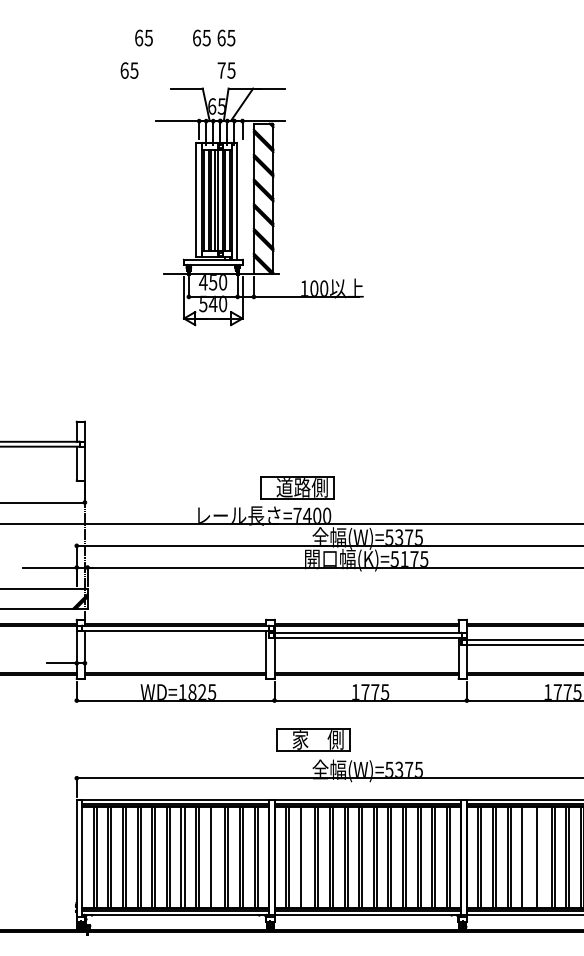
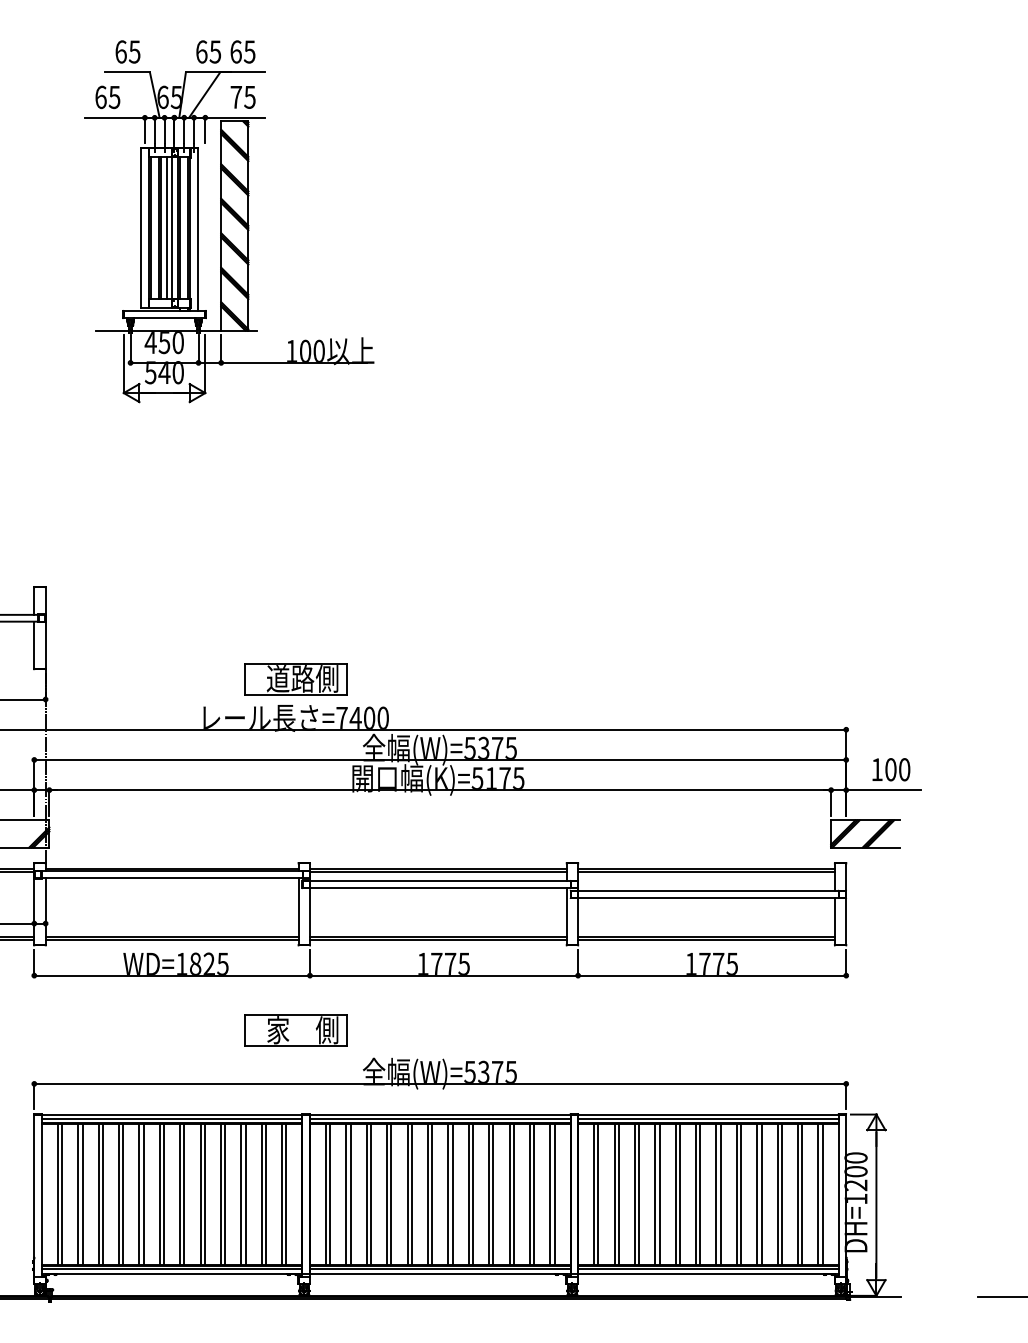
part: (259, 206) -> (229, 237), moved
part: (297, 488) -> (295, 679), moved
part: (312, 739) -> (295, 1030), moved
line: (213, 856) -> (225, 1193), added
line: (303, 856) -> (350, 1193), added
line: (525, 856) -> (659, 1193), added
line: (539, 856) -> (679, 1193), added

